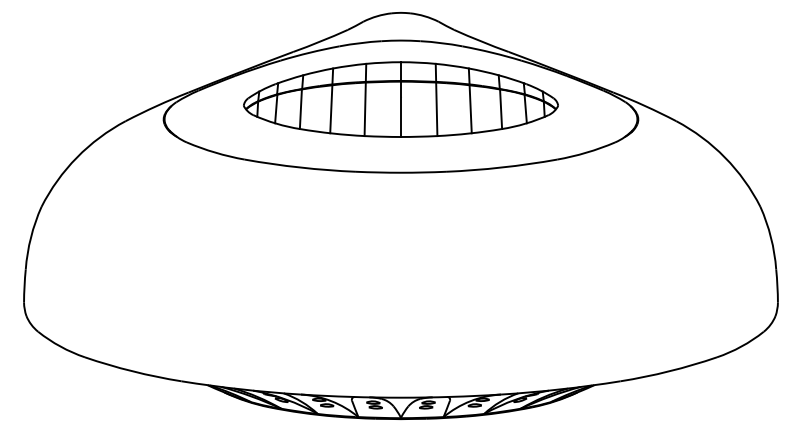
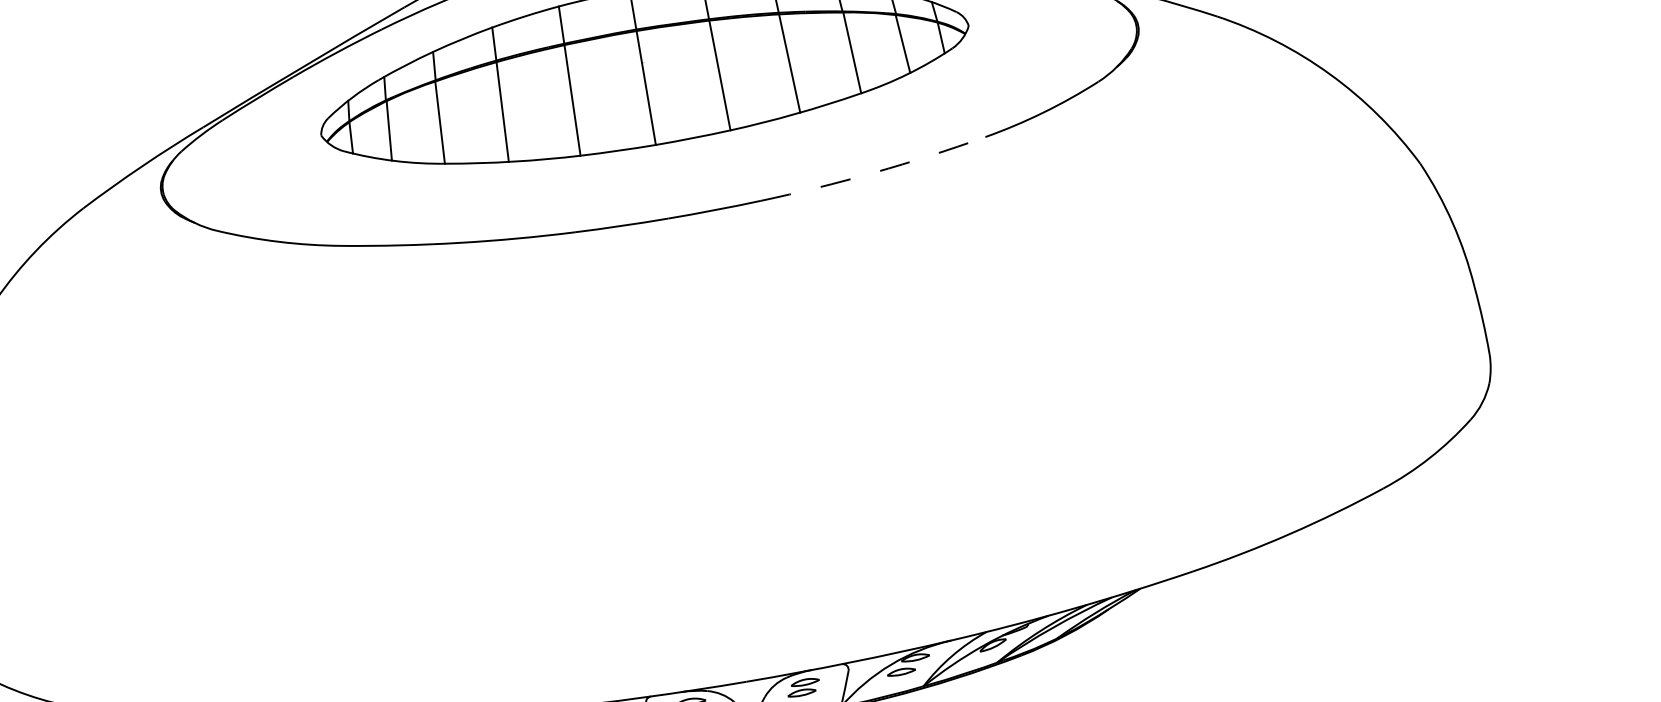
arc: (501, 167) -> (873, 172), solid -> dashed

